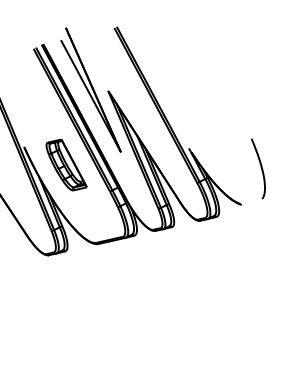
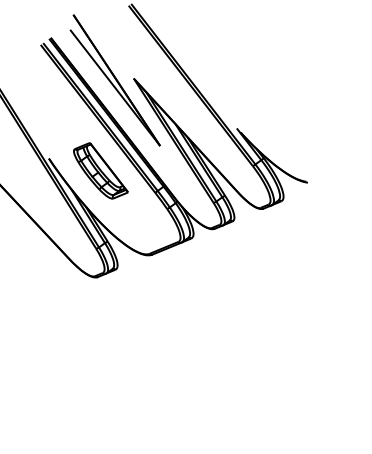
curve: (260, 167) -> (322, 136), removed

